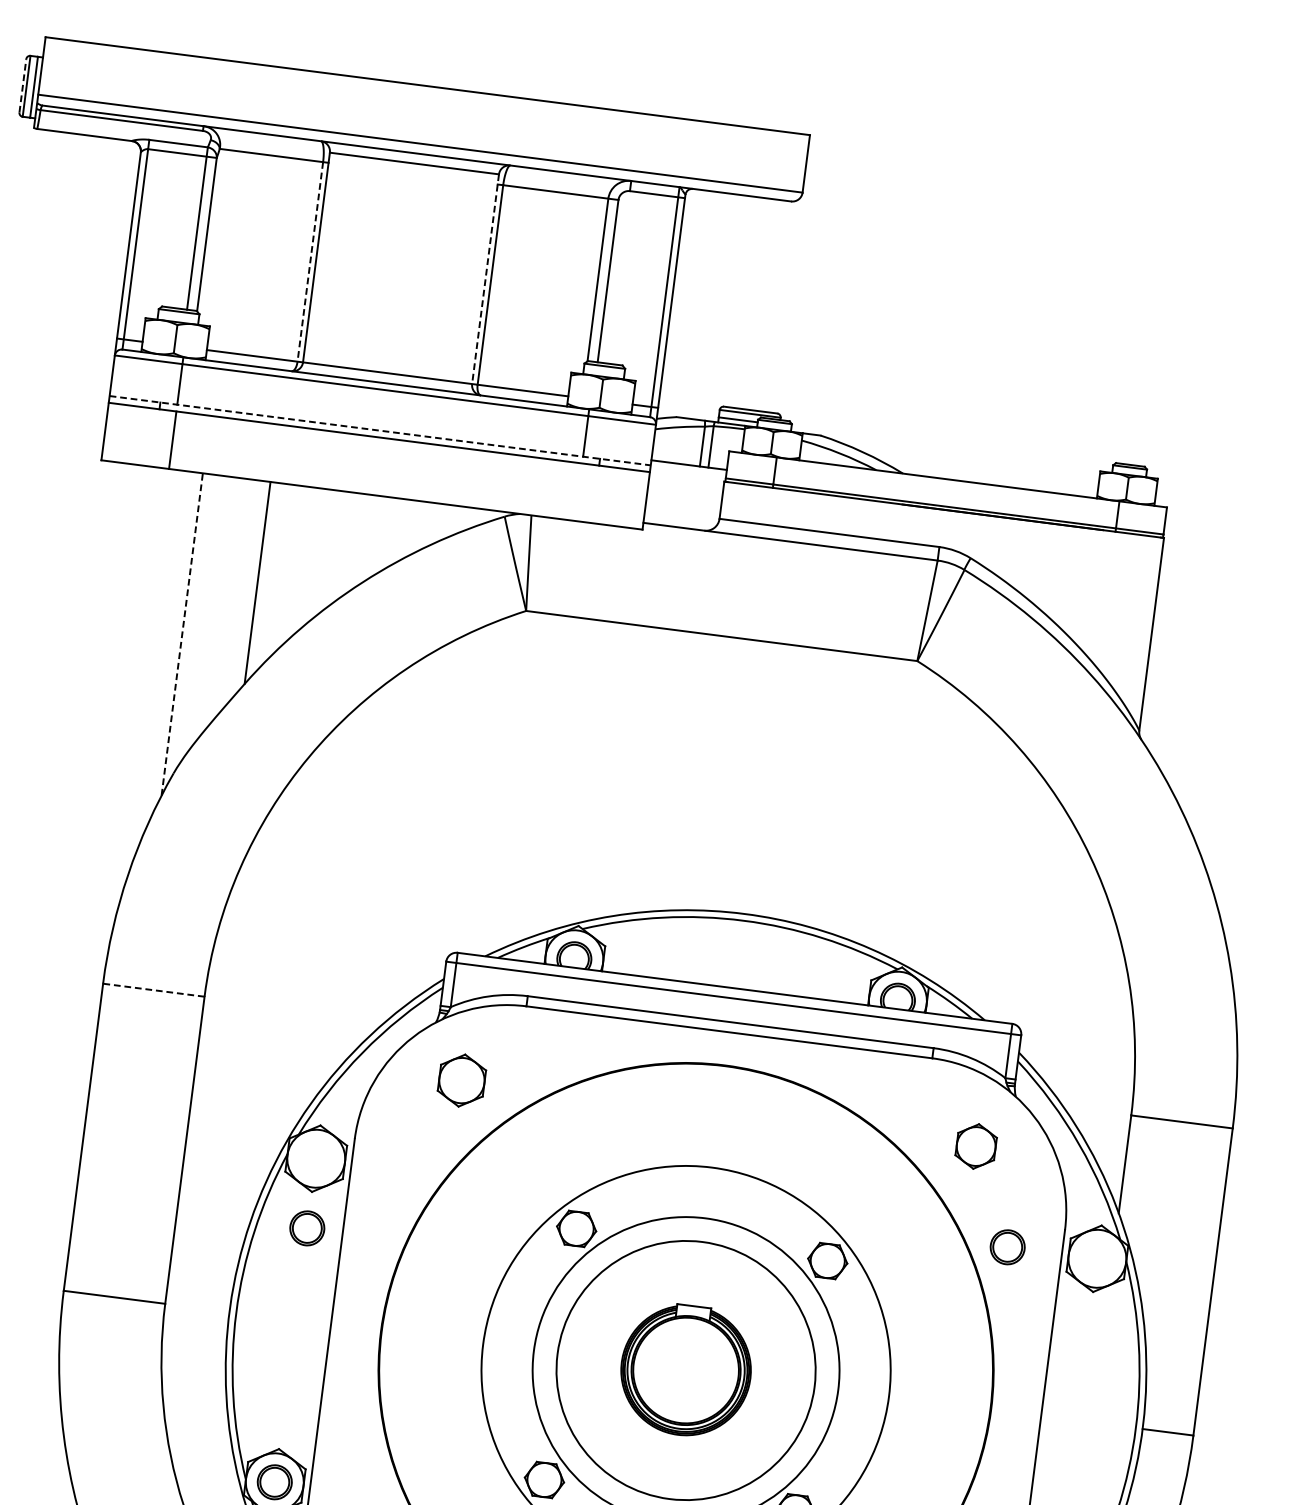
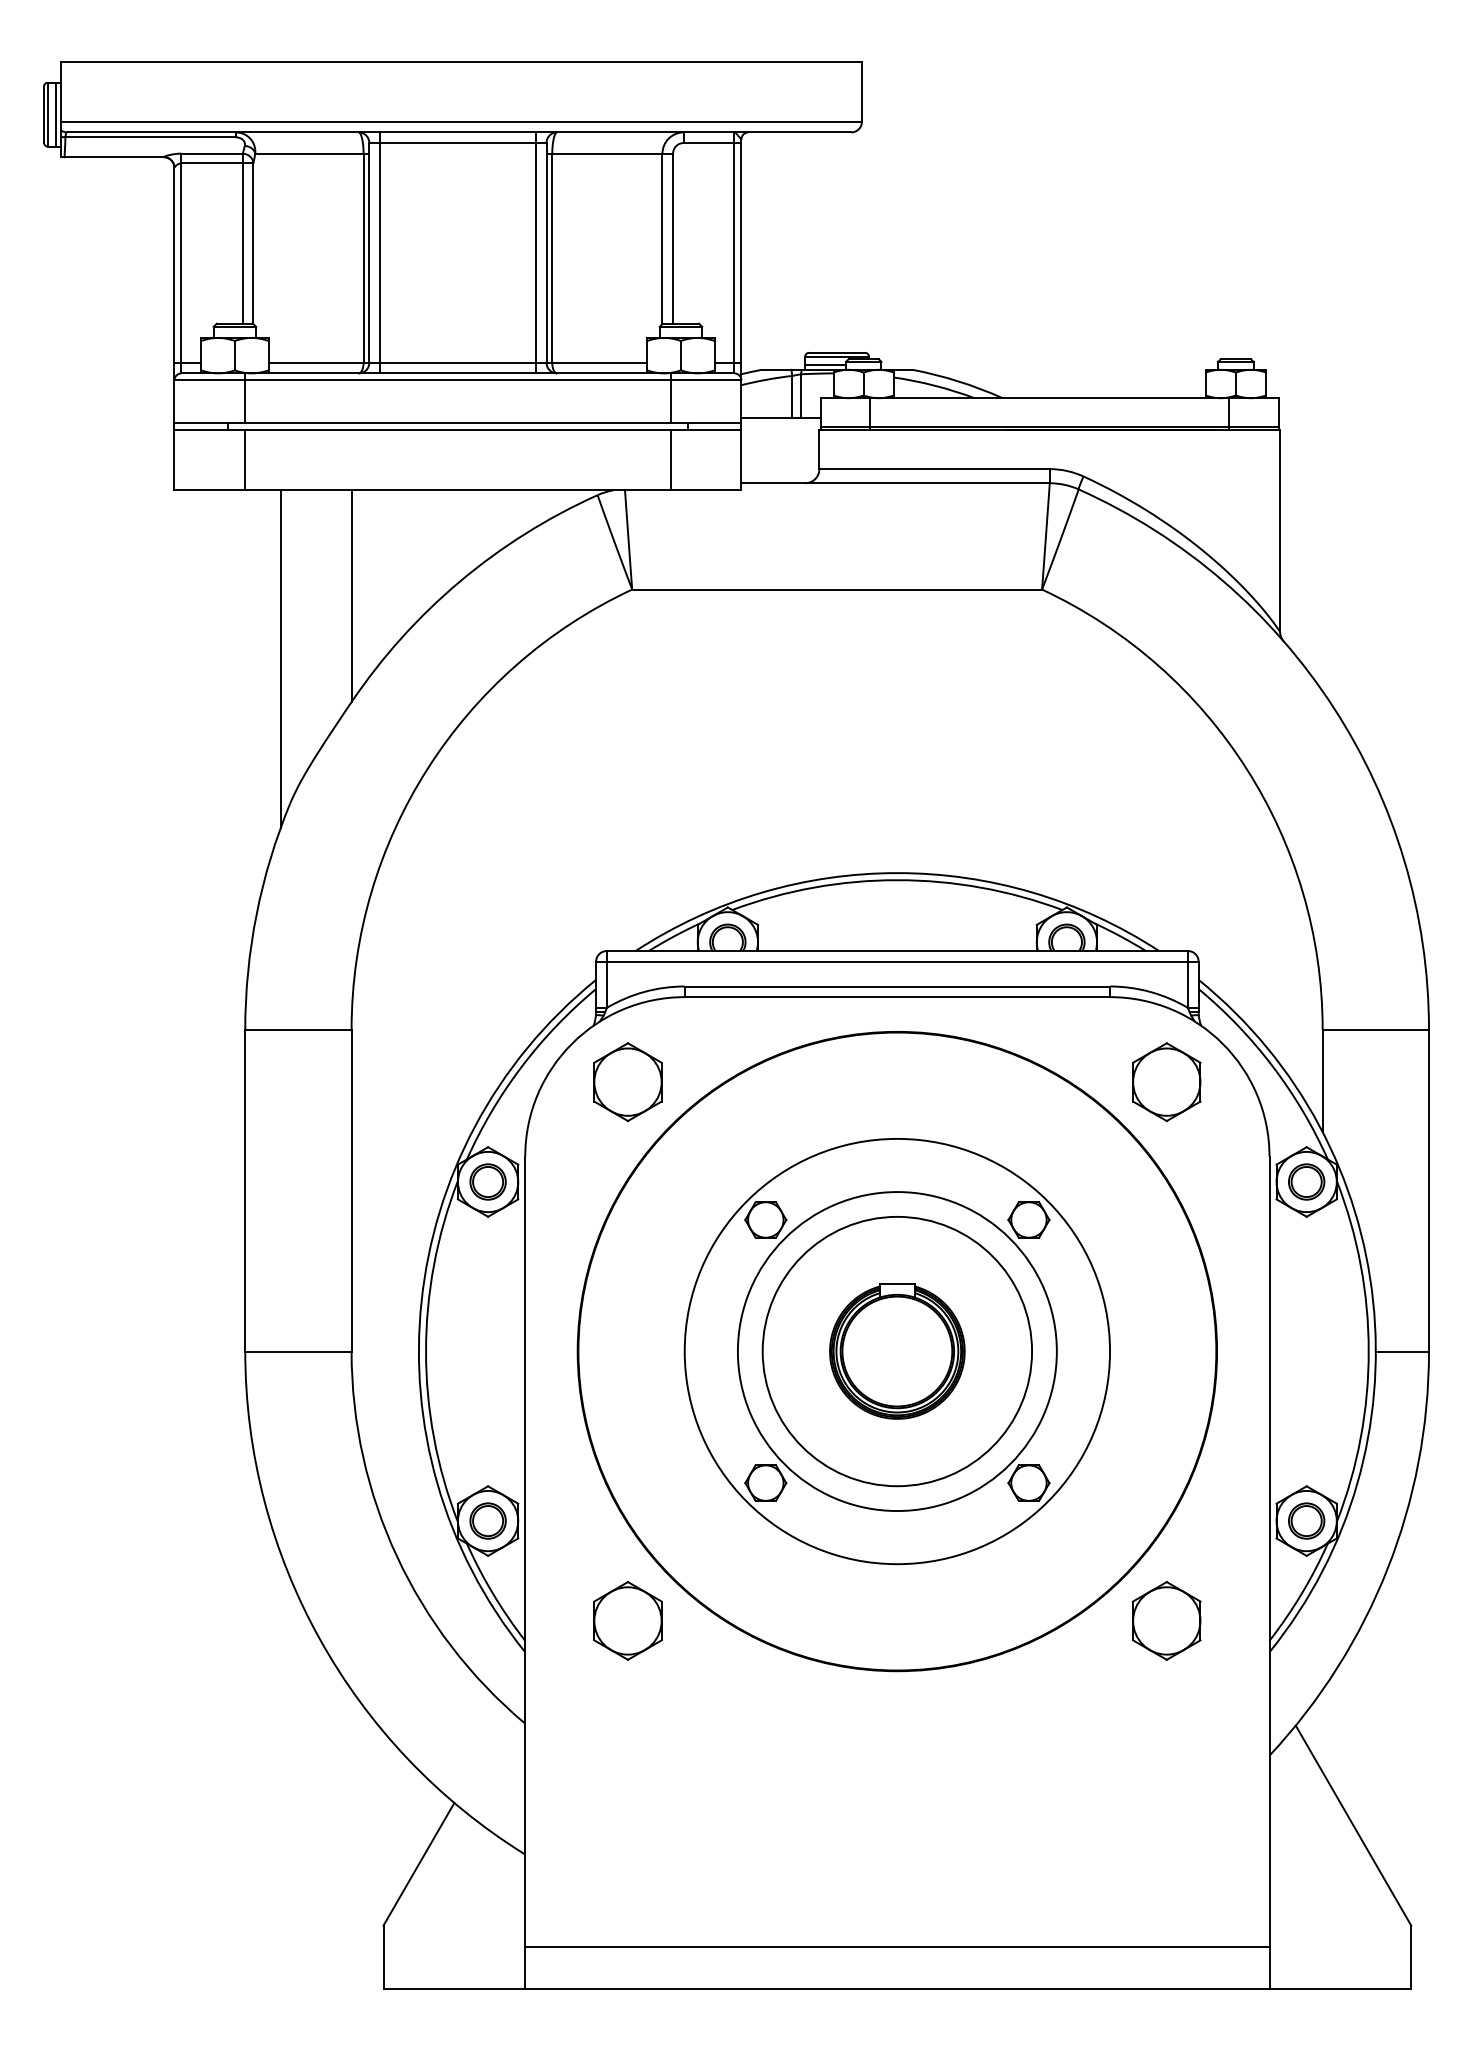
line: (22, 85) -> (43, 114), dashed -> solid
line: (326, 258) -> (379, 252), added
line: (310, 262) -> (363, 258), dashed -> solid
line: (475, 277) -> (535, 252), added
line: (485, 278) -> (546, 252), dashed -> solid
line: (379, 431) -> (457, 423), dashed -> solid
line: (578, 492) -> (670, 460), added
line: (182, 634) -> (280, 659), dashed -> solid
line: (152, 989) -> (297, 1029), dashed -> solid
part: (461, 1080) -> (627, 1082), size x1.43
part: (975, 1146) -> (1166, 1082), size x1.67
part: (306, 1227) -> (487, 1181), moved
part: (1007, 1246) -> (1306, 1181), moved

